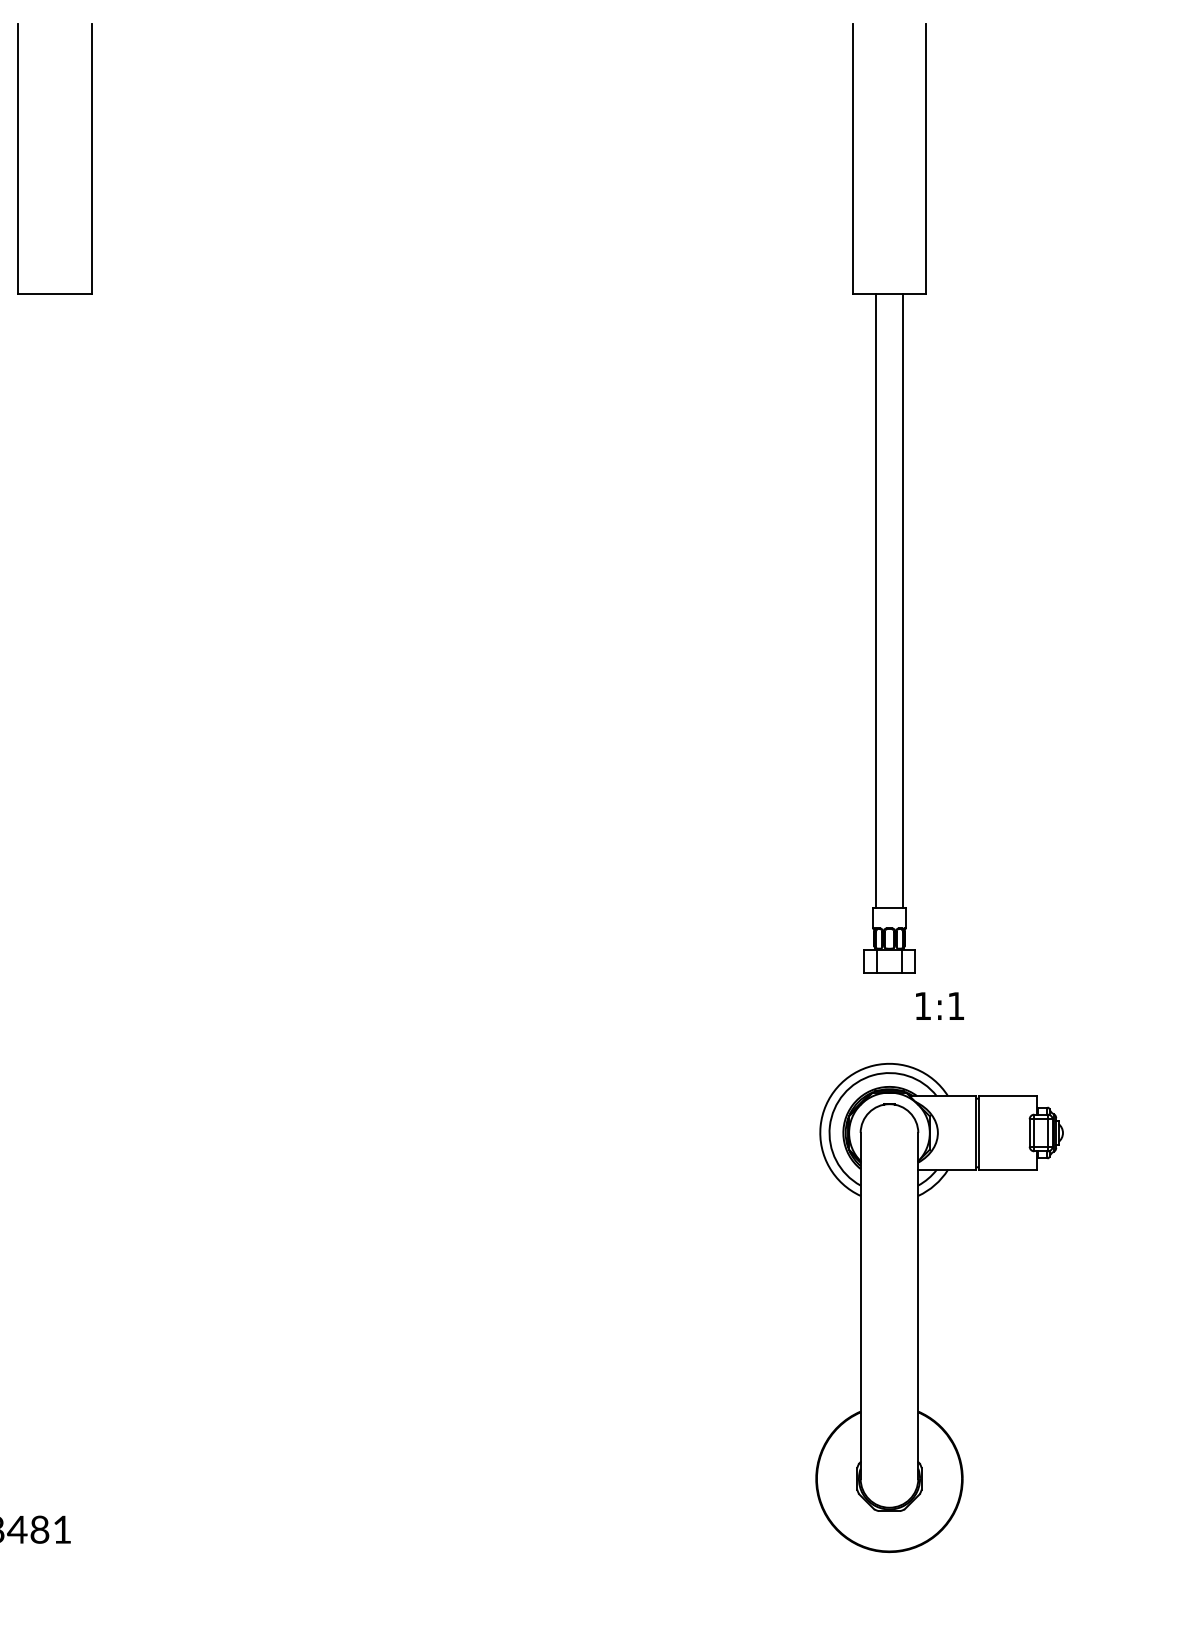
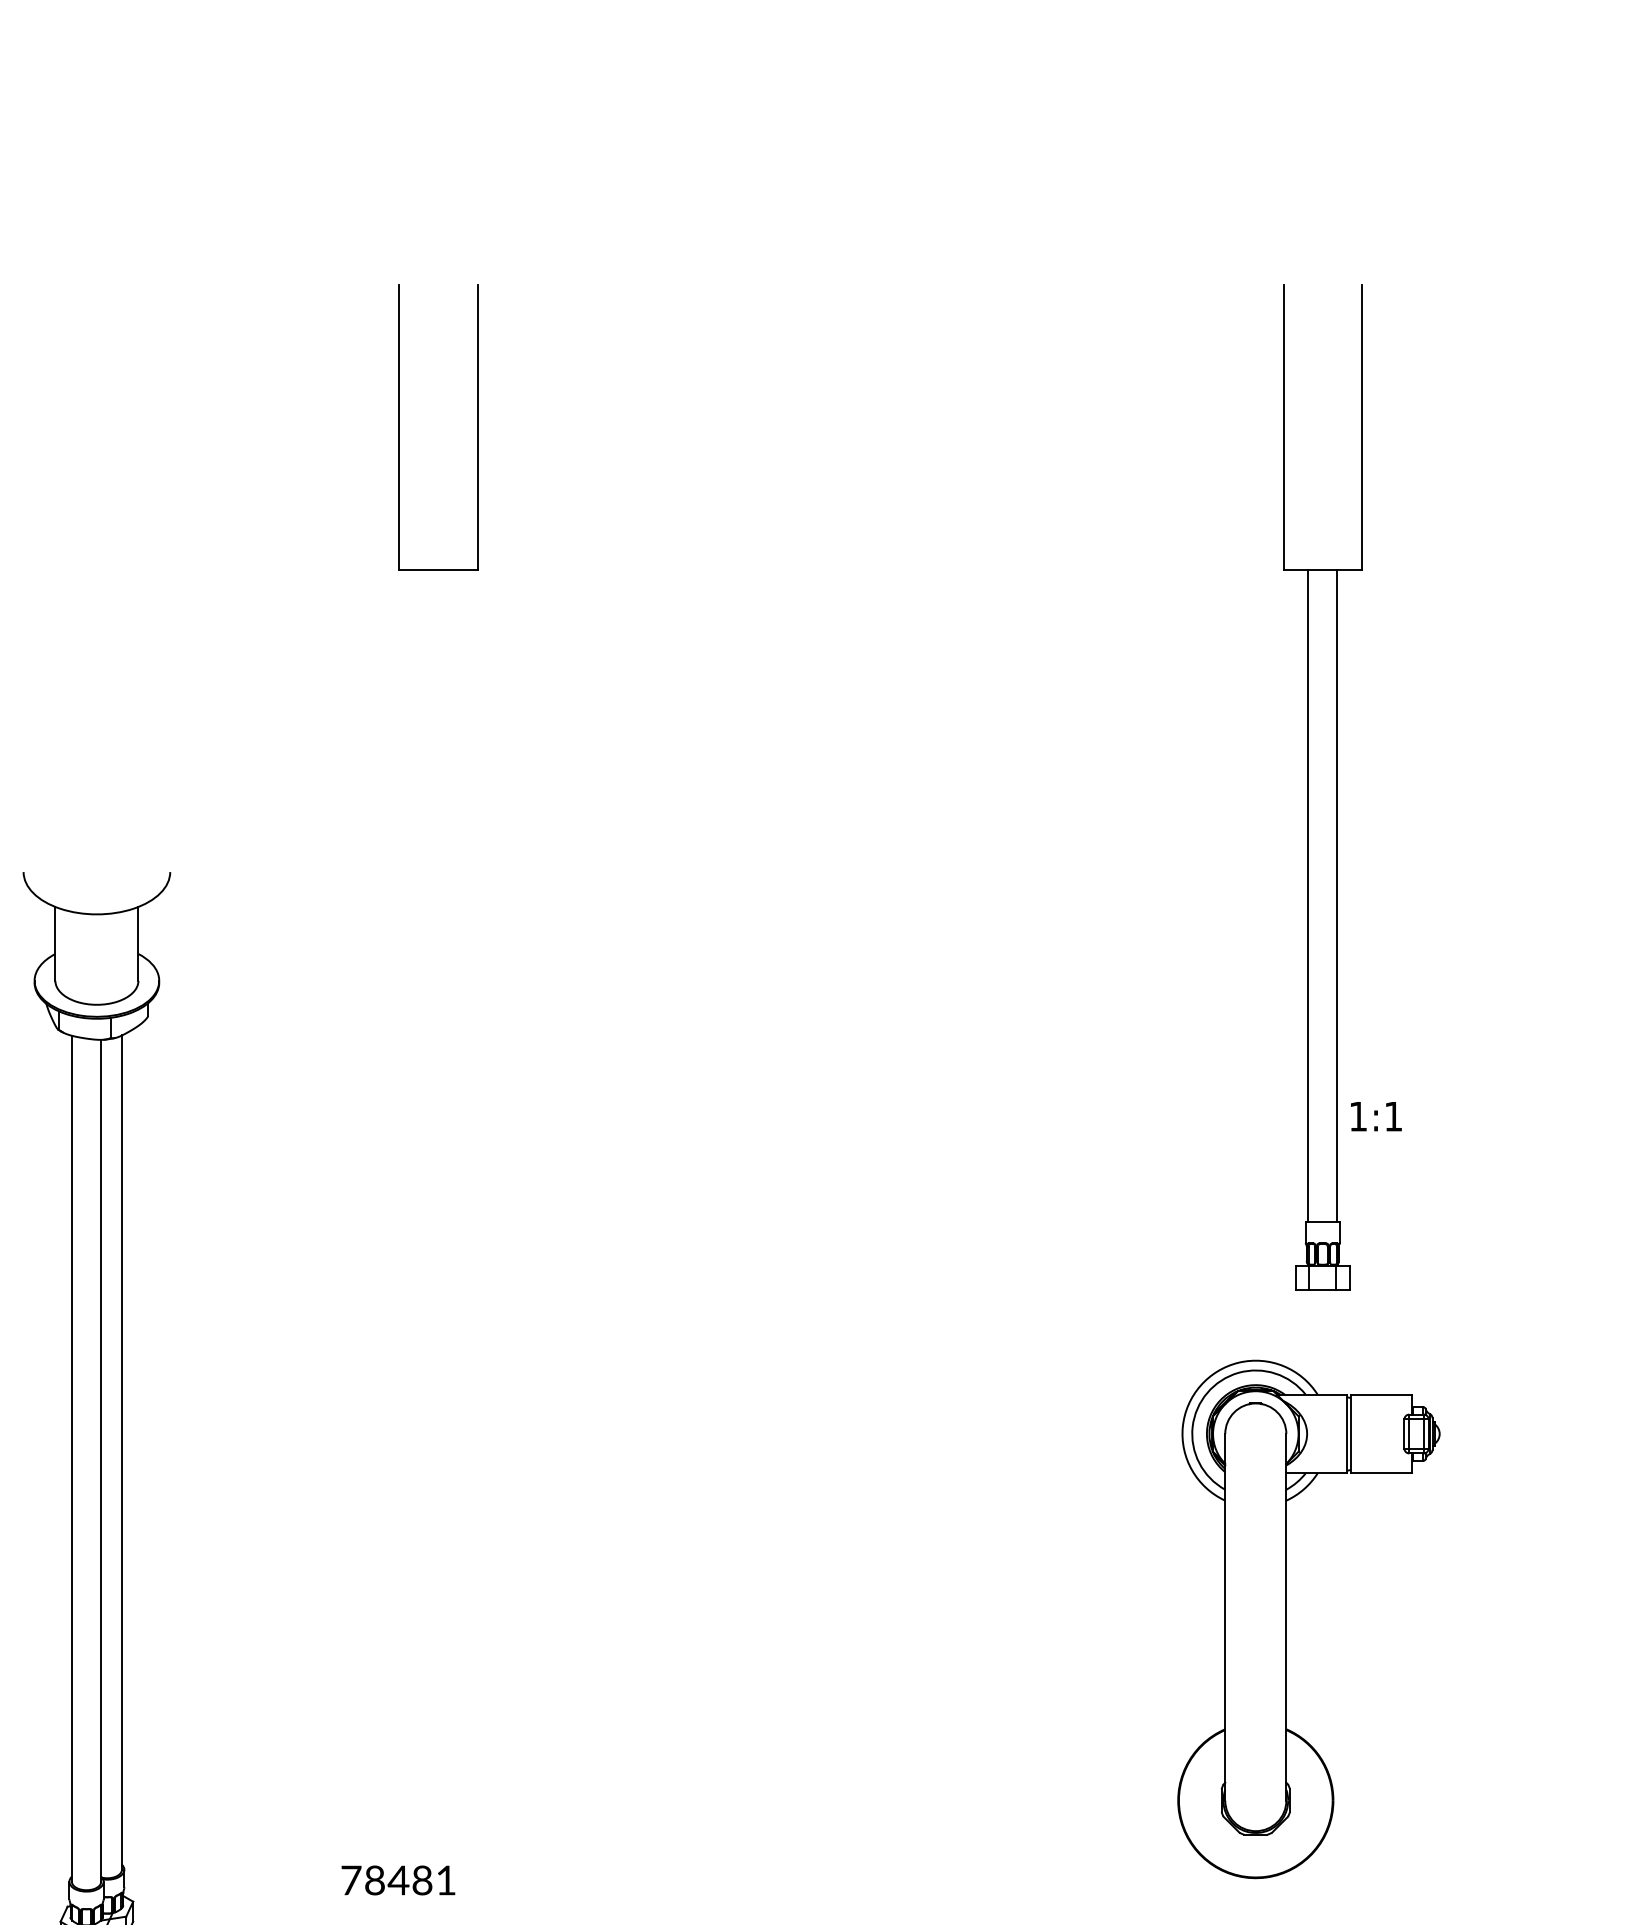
text: (940, 1006) -> (1376, 1116), moved
part: (918, 1308) -> (1286, 1619), moved

